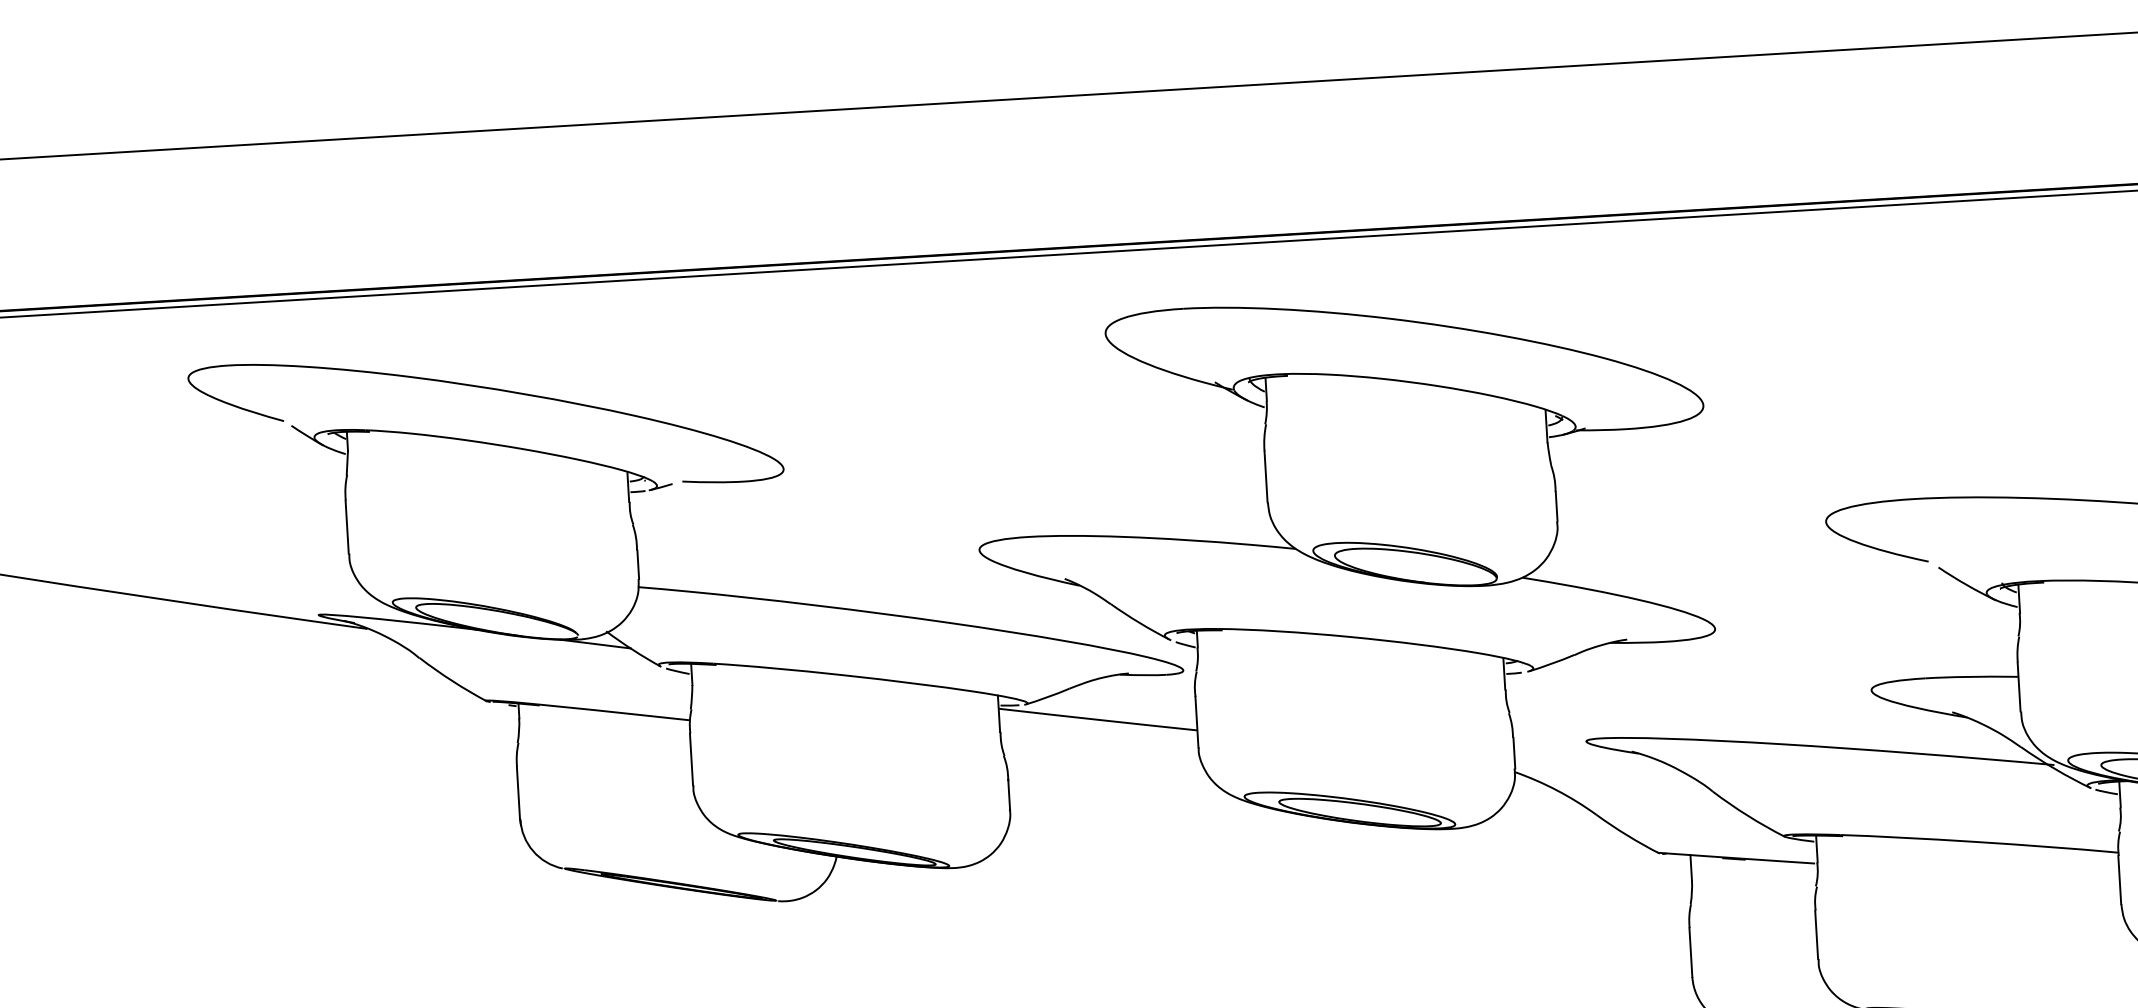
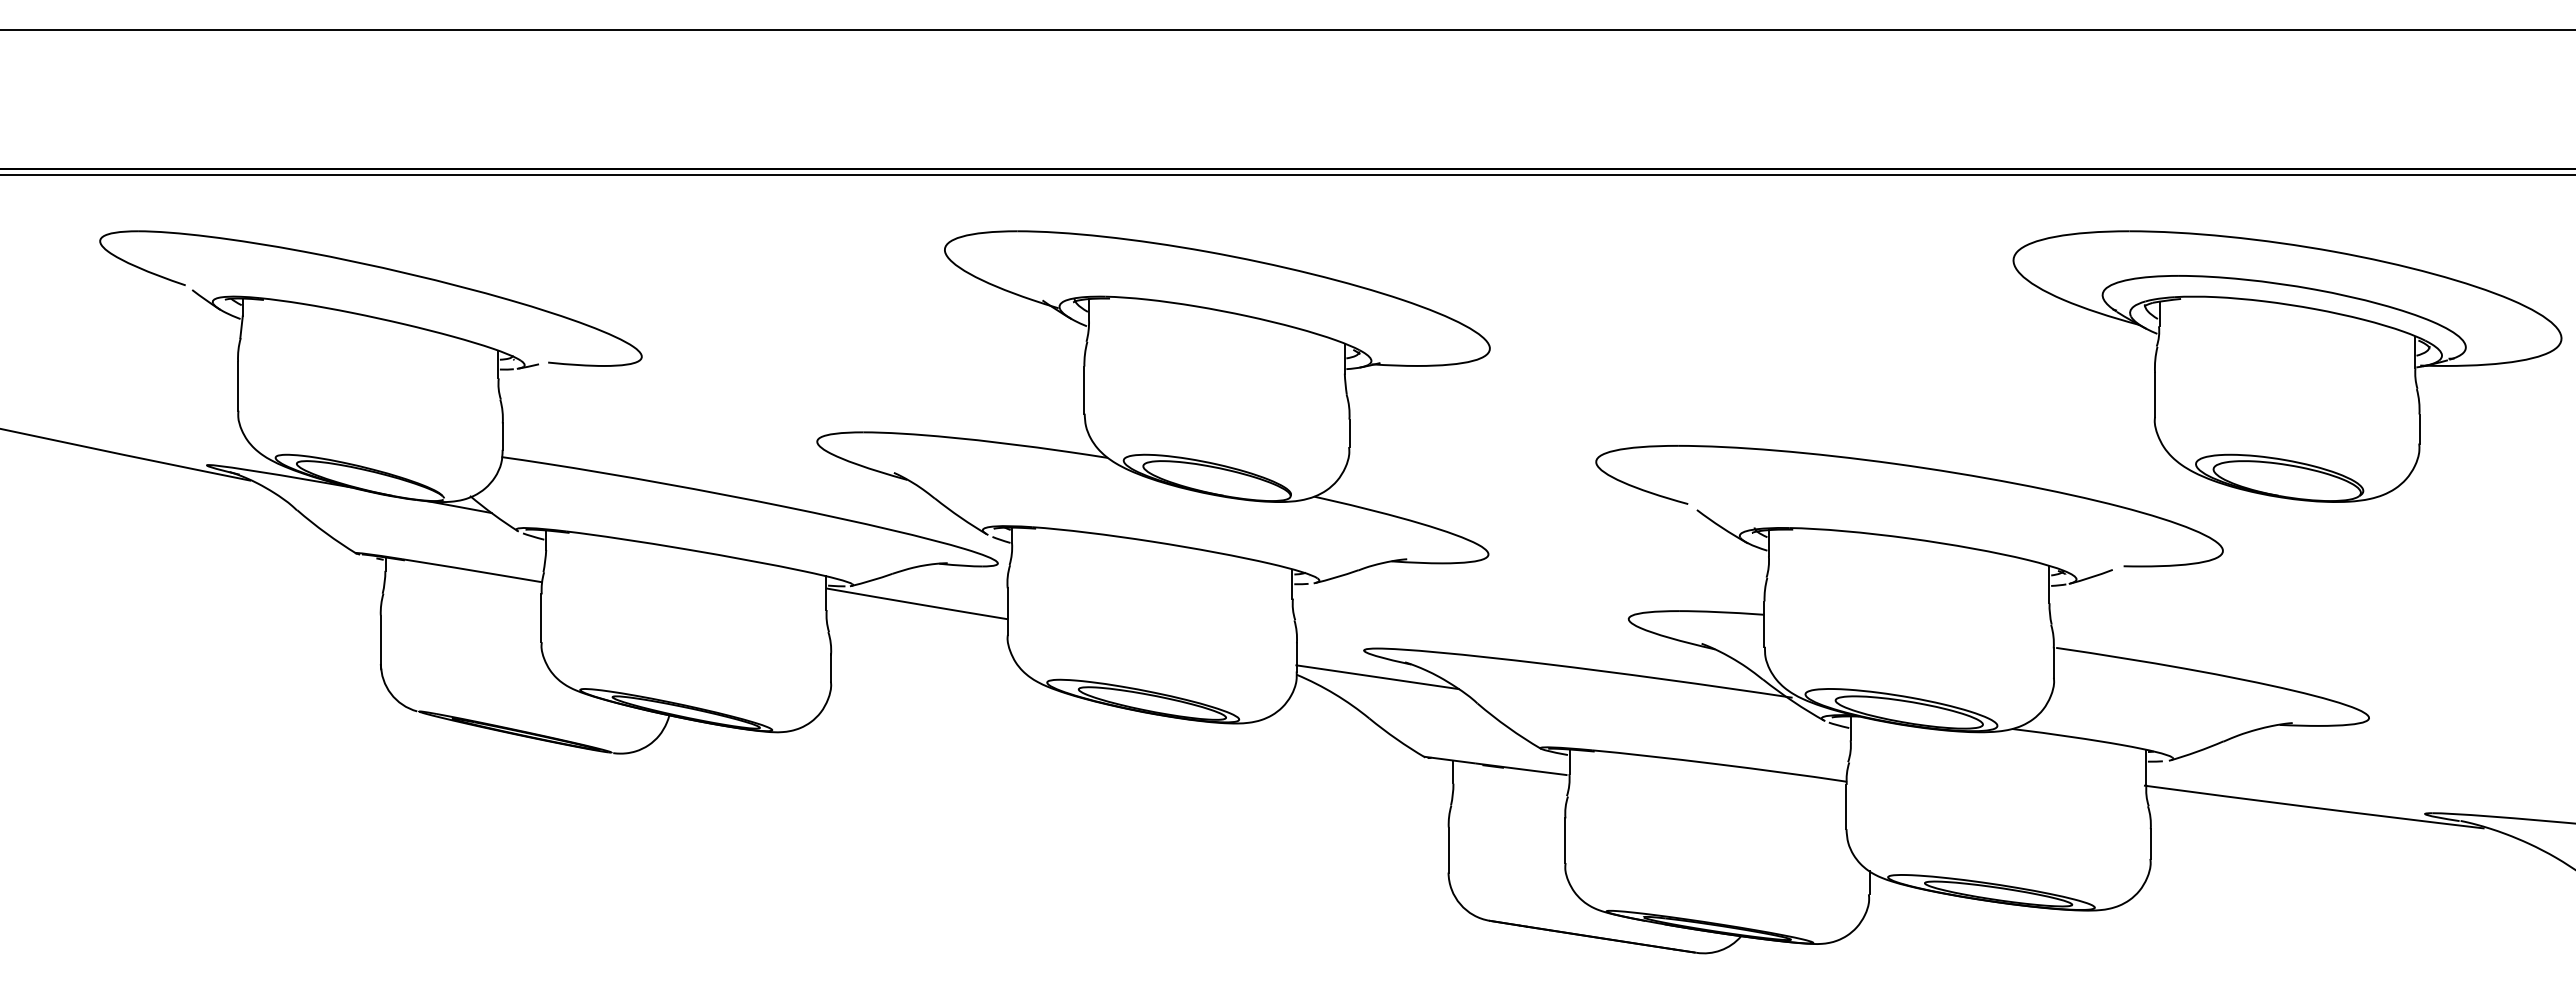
line: (1602, 769) -> (1377, 677), added

